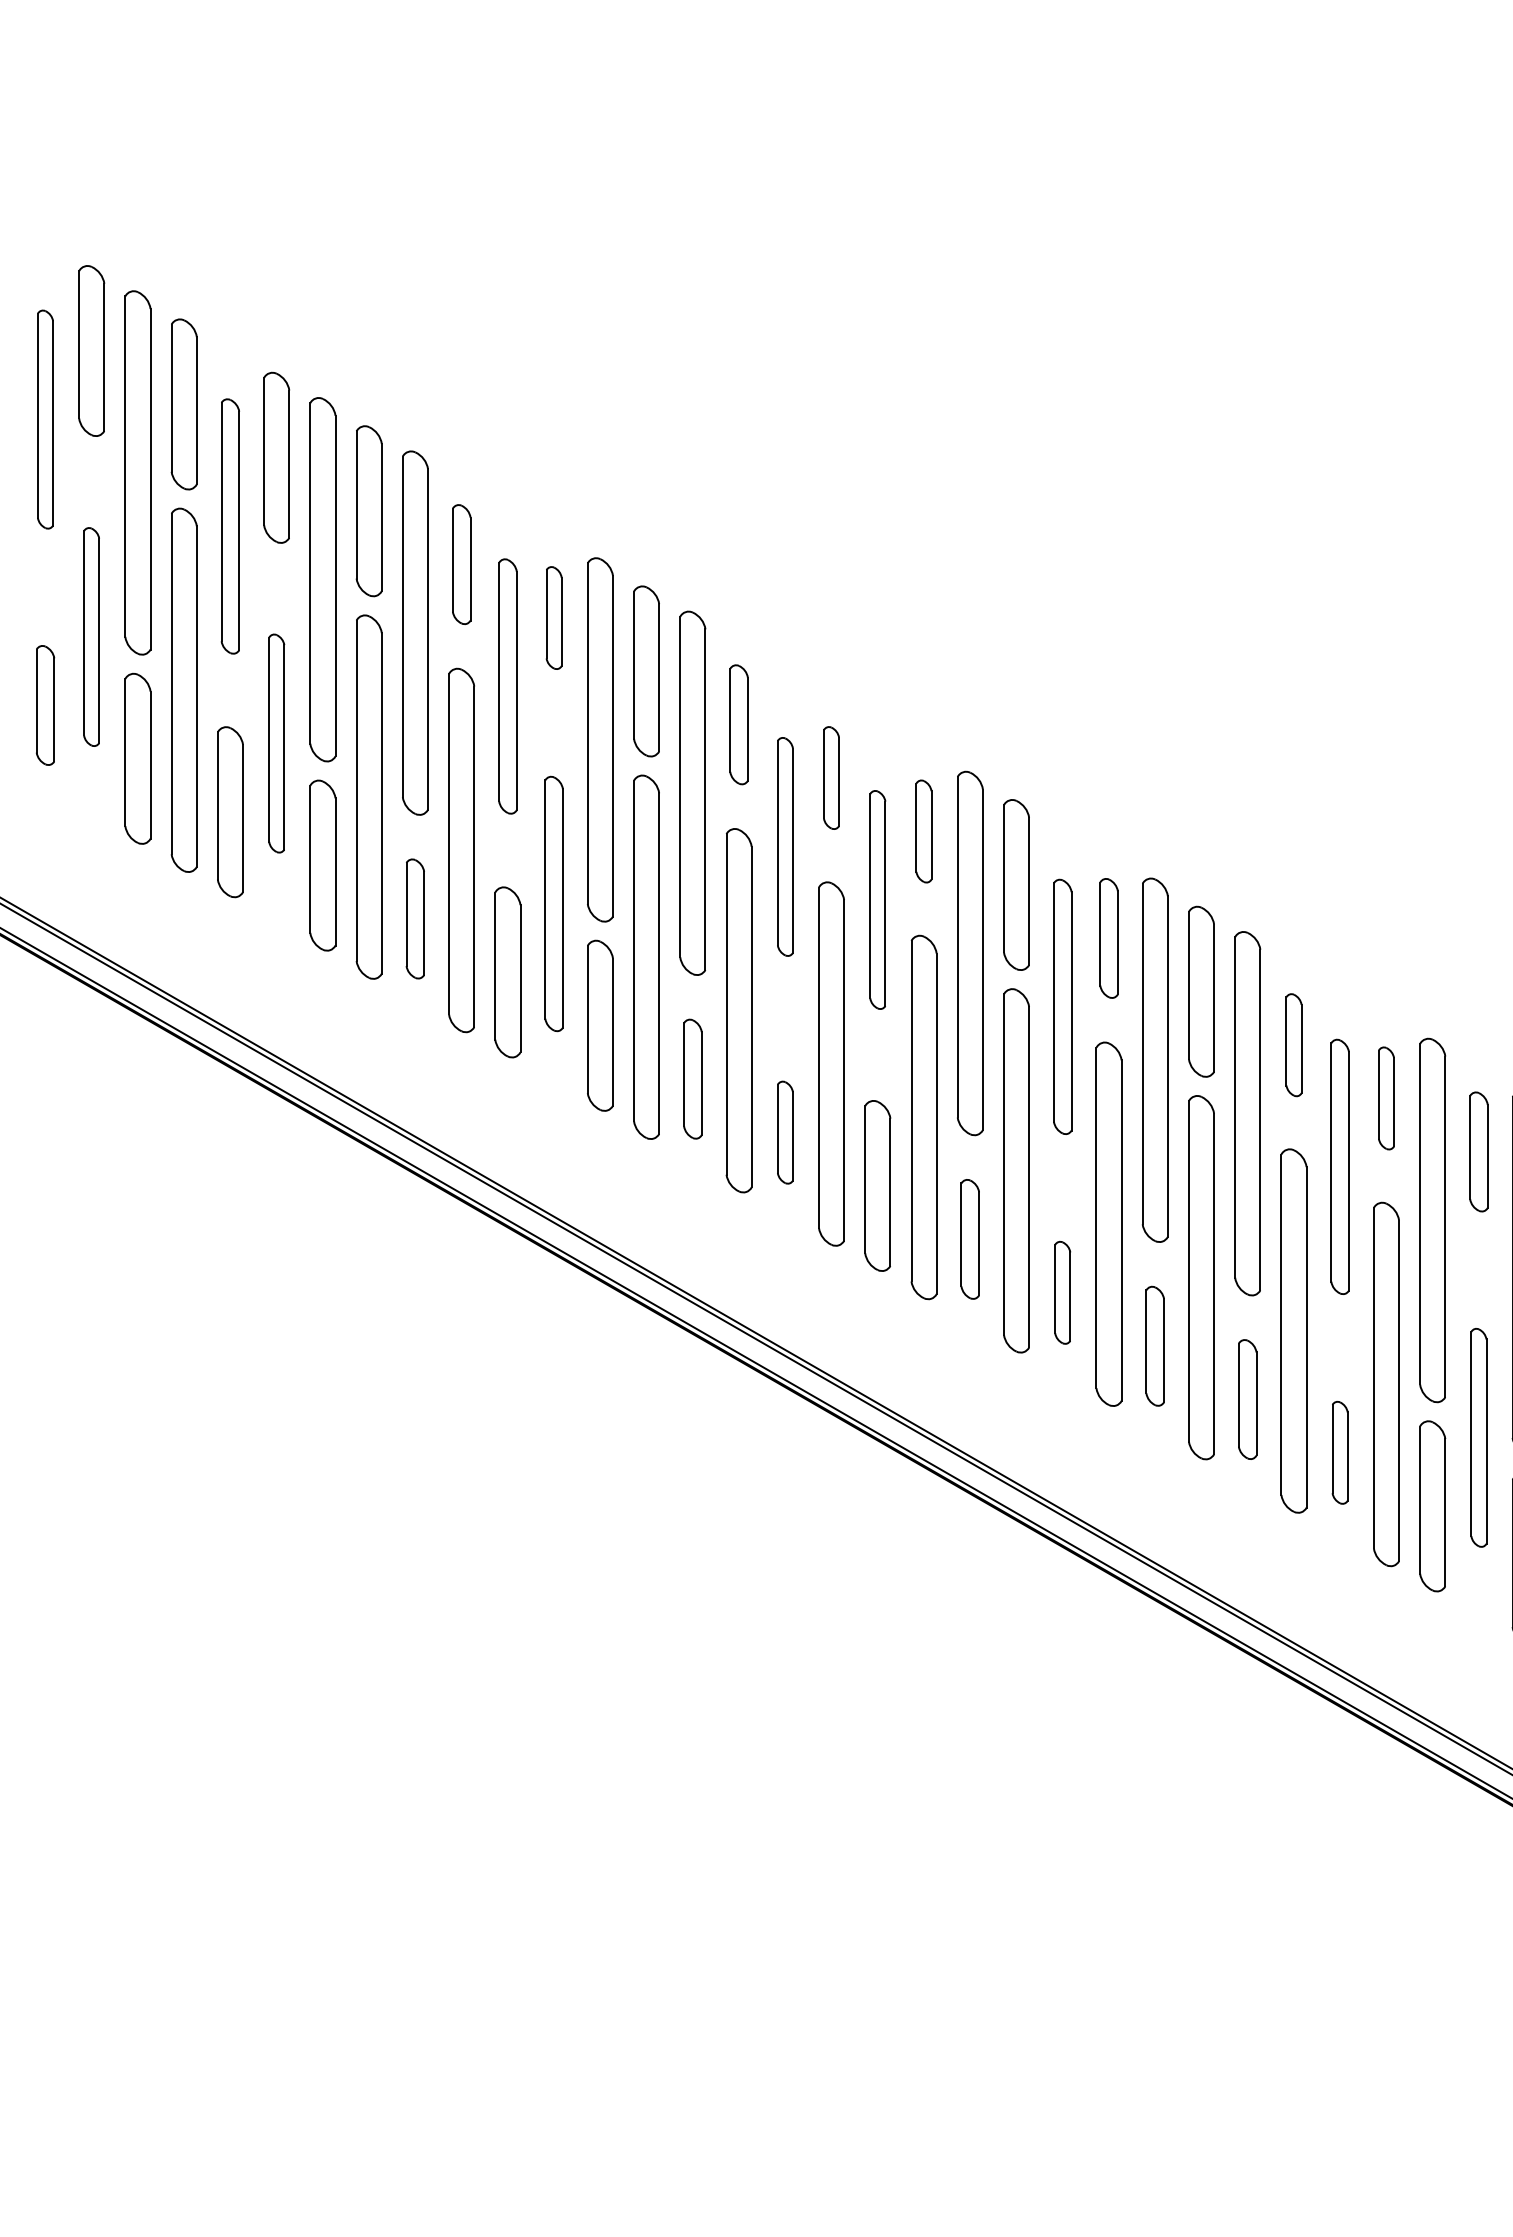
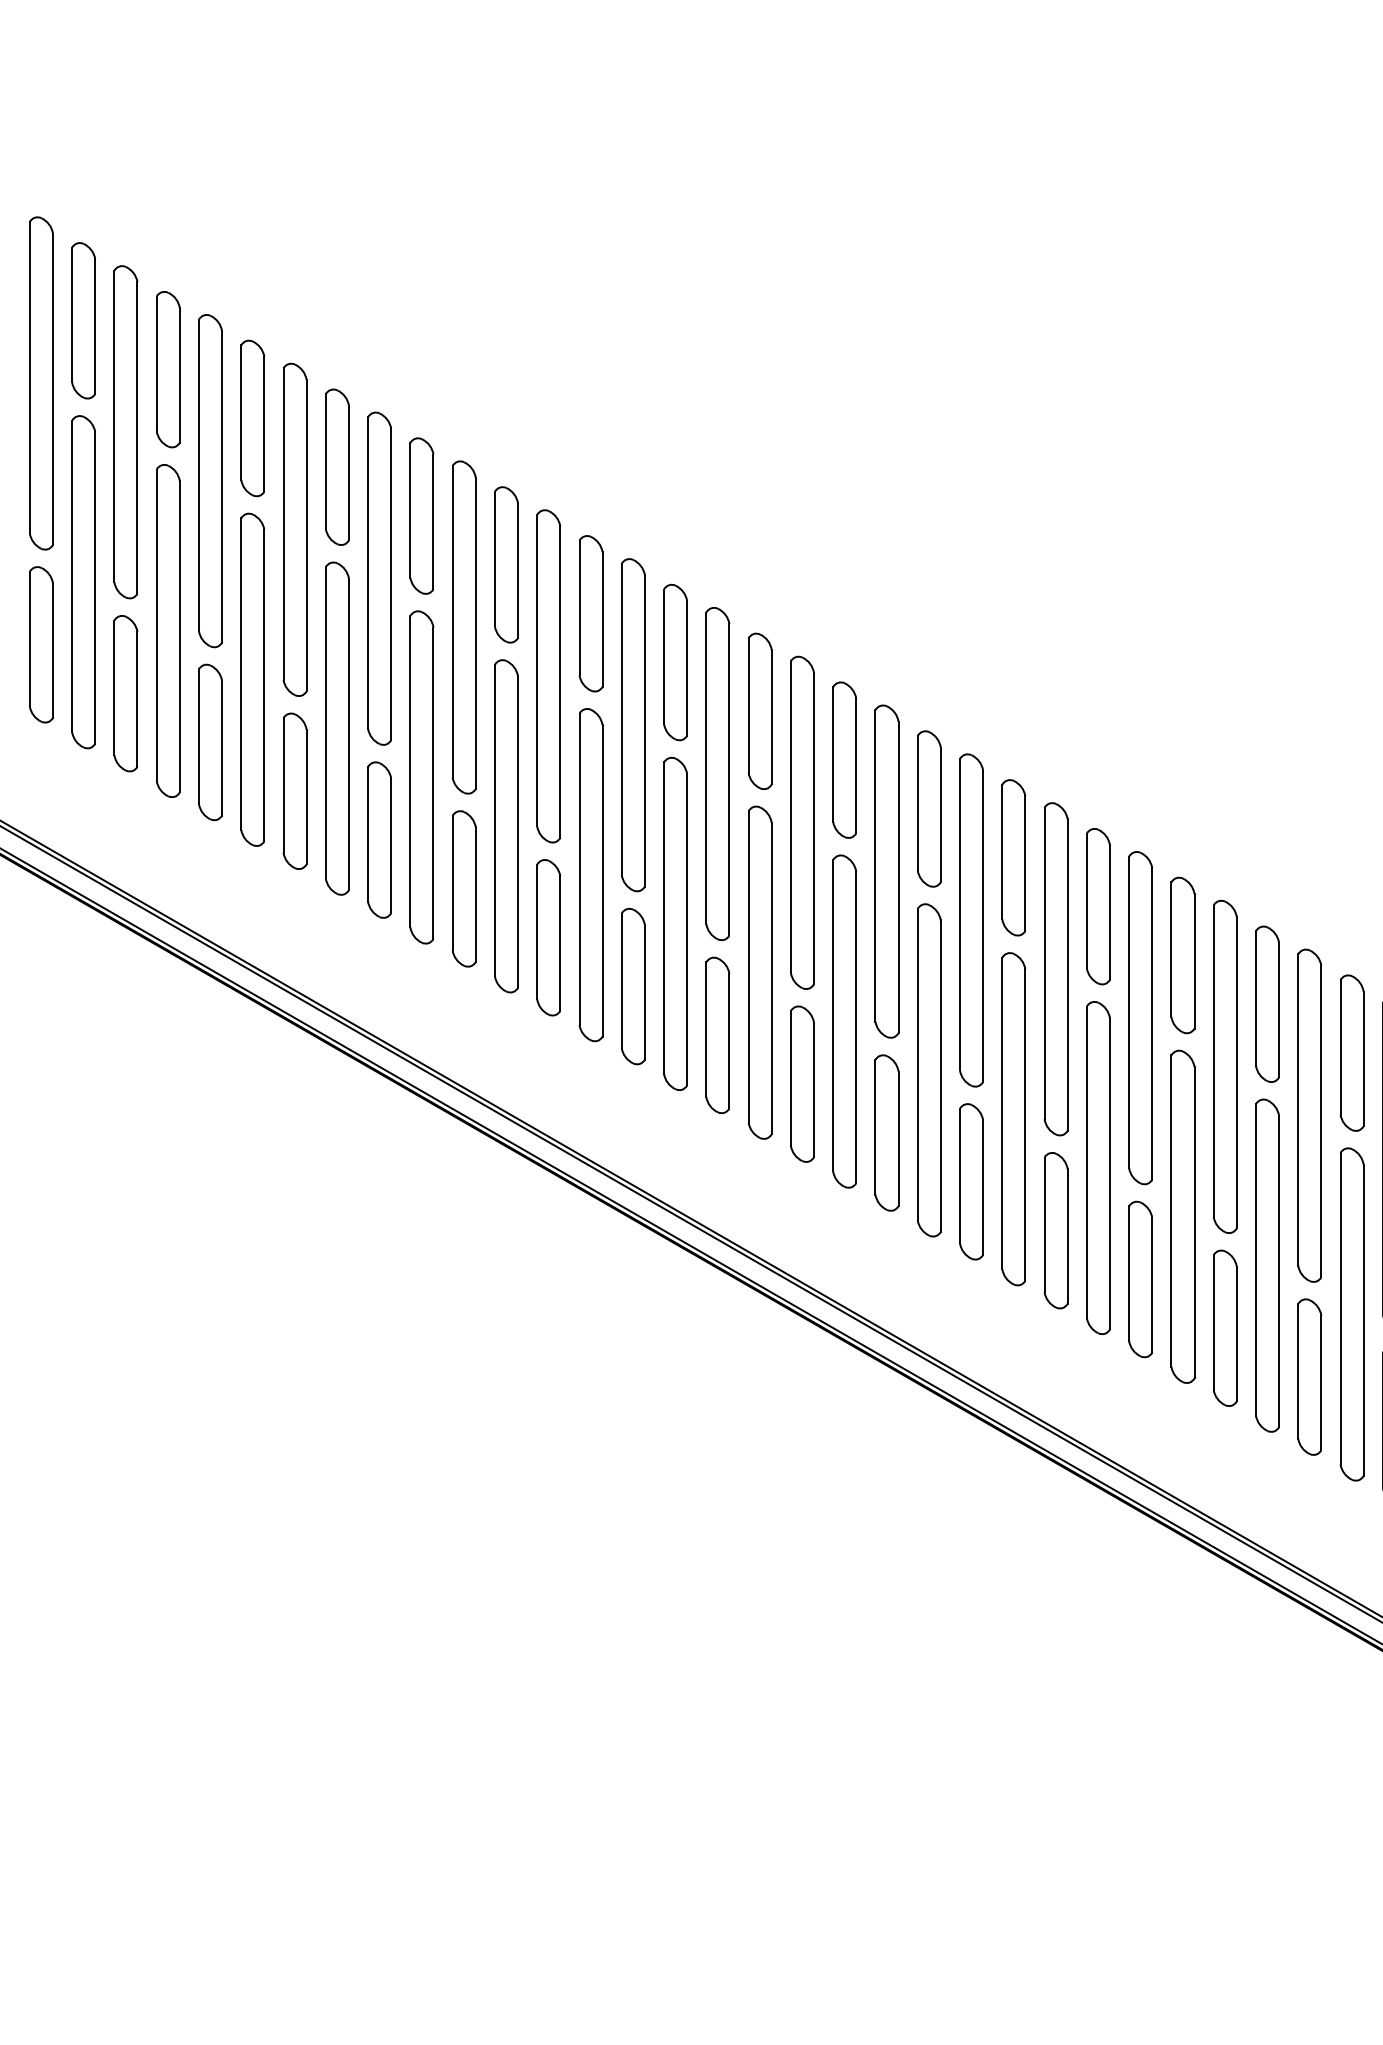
part: (45, 419) -> (41, 383), size x1.67
part: (230, 526) -> (210, 481), size x1.43
part: (461, 563) -> (421, 515), size x1.43
part: (554, 617) -> (506, 564), size x1.67
part: (91, 637) -> (83, 582), size x1.67
part: (508, 686) -> (464, 627), size x1.43
part: (45, 705) -> (41, 644), size x1.43
part: (739, 724) -> (675, 662), size x1.43
part: (276, 743) -> (252, 679), size x1.67
part: (830, 777) -> (759, 710), size x1.67
part: (923, 830) -> (844, 759), size x1.67
part: (784, 847) -> (717, 774), size x1.67
part: (877, 899) -> (802, 822), size x1.67
part: (554, 904) -> (506, 826), size x1.43
part: (415, 918) -> (379, 839), size x1.43
part: (1108, 938) -> (1013, 857), size x1.43
part: (1062, 1006) -> (971, 920), size x1.43
part: (1293, 1045) -> (1182, 955), size x1.67
part: (693, 1079) -> (633, 986), size x1.43
part: (1386, 1097) -> (1267, 1003), size x1.67
part: (784, 1132) -> (717, 1035), size x1.67
part: (1478, 1151) -> (1351, 1052), size x1.43
part: (1339, 1166) -> (1224, 1066), size x1.43
part: (969, 1238) -> (886, 1132), size x1.43
part: (1062, 1292) -> (971, 1181), size x1.67
part: (1154, 1345) -> (1055, 1230), size x1.43
part: (1247, 1399) -> (1140, 1279), size x1.43
part: (1478, 1437) -> (1351, 1314), size x1.67
part: (1339, 1452) -> (1224, 1327), size x1.67

